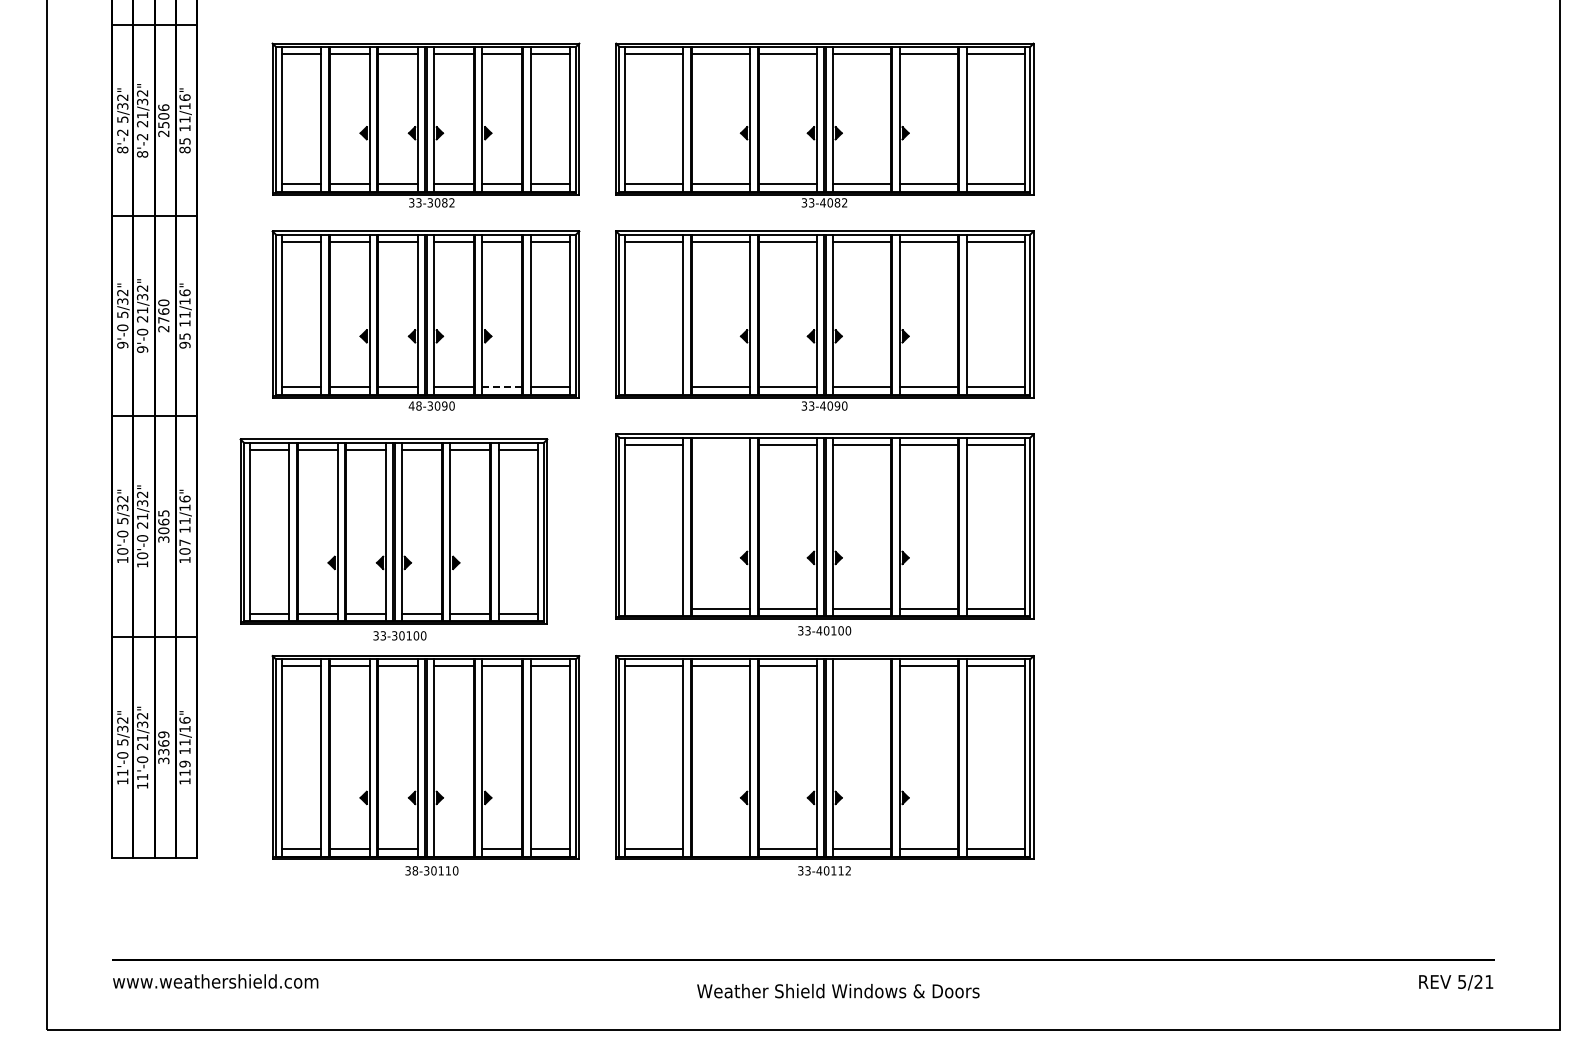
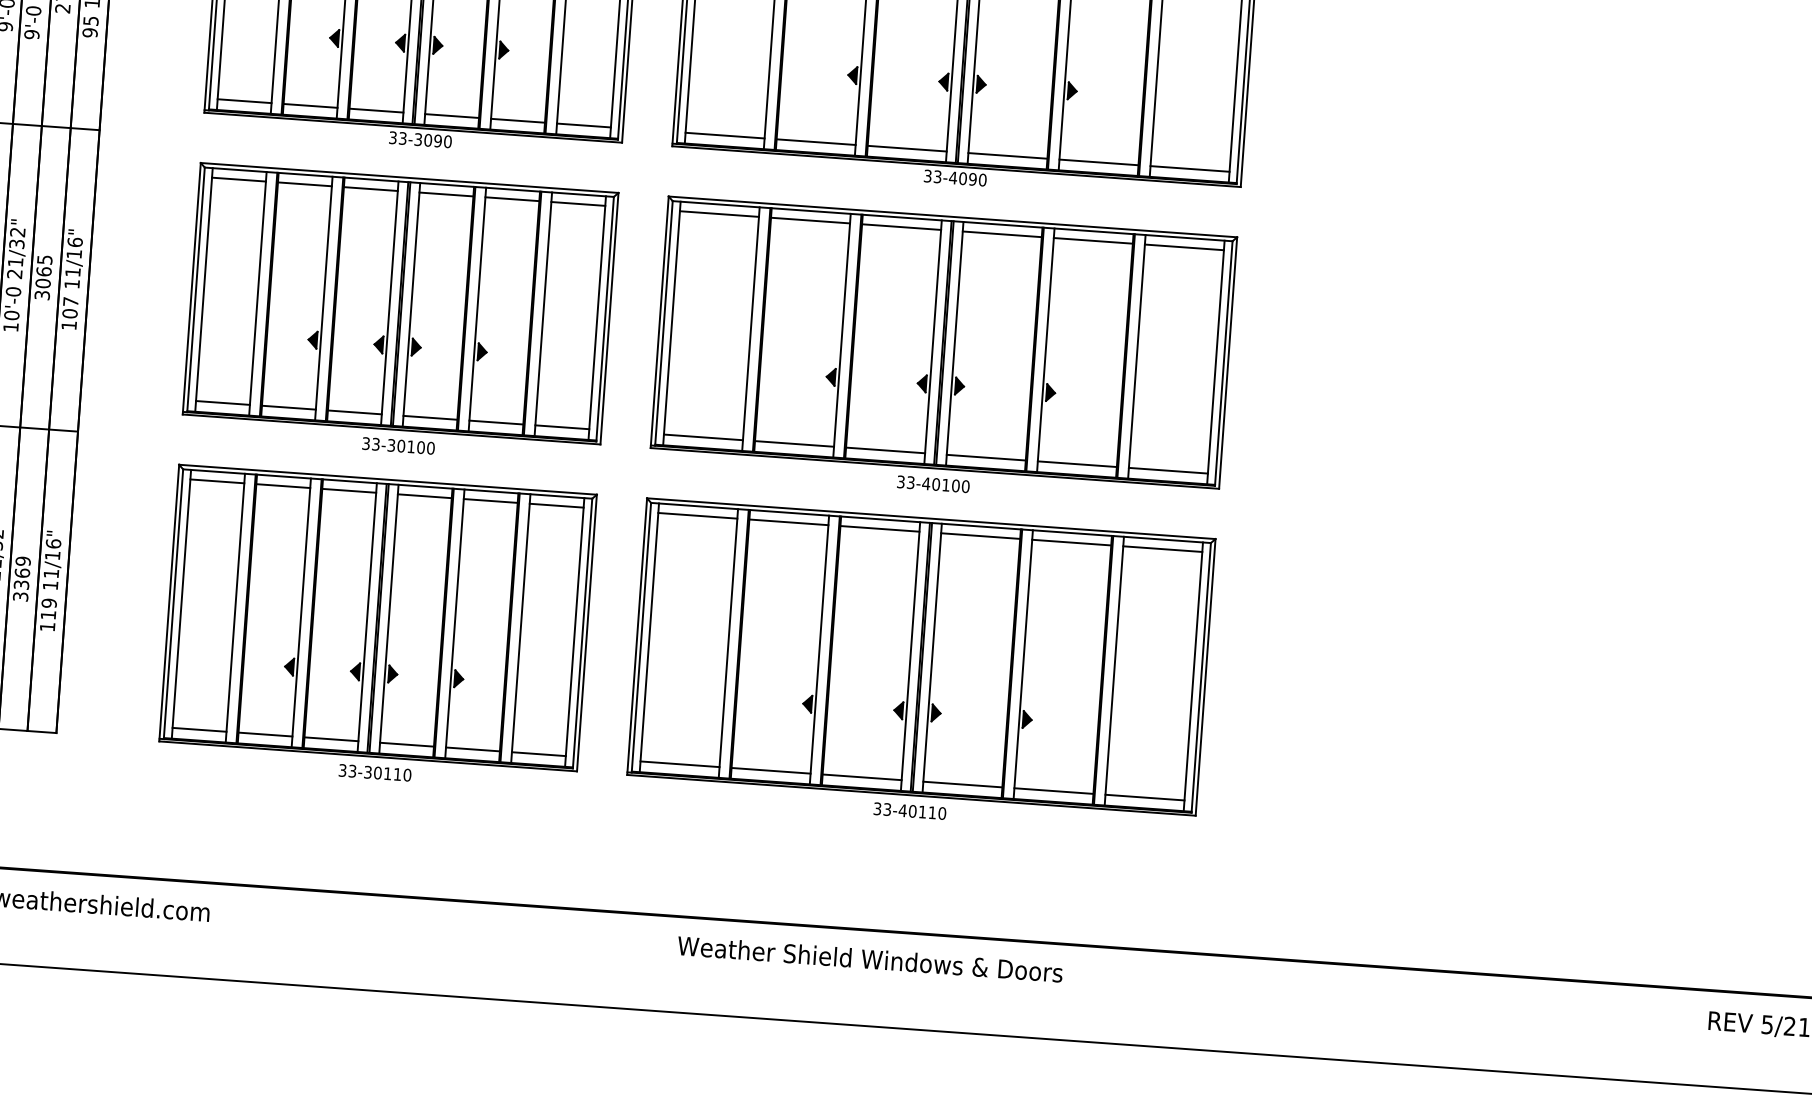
line: (502, 387) -> (518, 121), dashed -> solid
line: (654, 387) -> (725, 136), added
text: (414, 405) -> (396, 137), 48-3090 -> 33-3090
line: (721, 444) -> (811, 220), added
part: (393, 539) -> (399, 314), moved
line: (654, 608) -> (703, 437), added
line: (861, 666) -> (980, 536), added
line: (453, 848) -> (406, 744), added
line: (721, 848) -> (771, 770), added
text: (415, 870) -> (352, 770), 38-30110 -> 33-30110
text: (848, 870) -> (942, 813), 33-40112 -> 33-40110
text: (838, 990) -> (870, 958), moved

